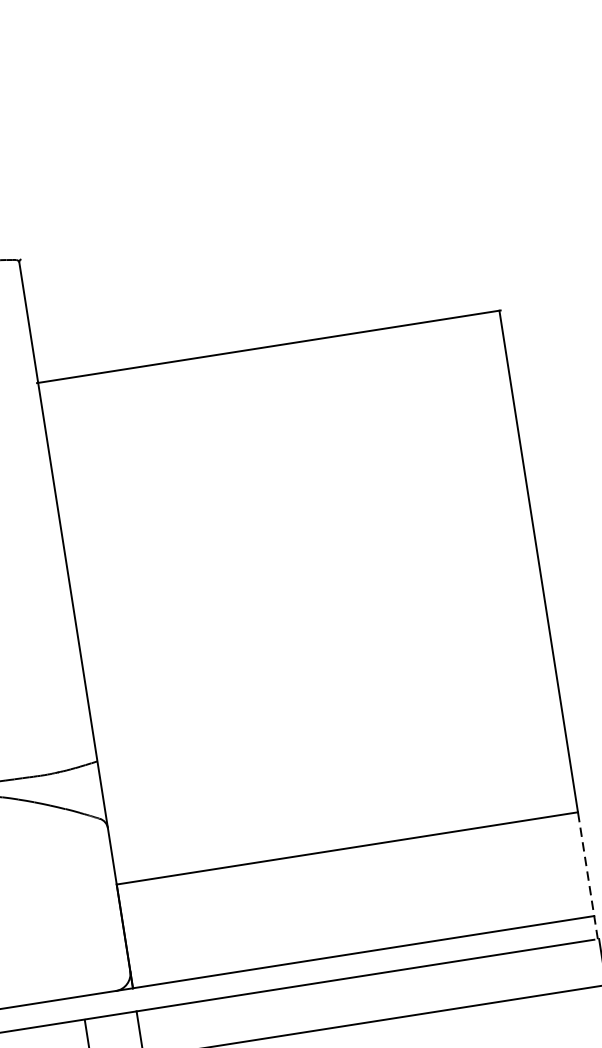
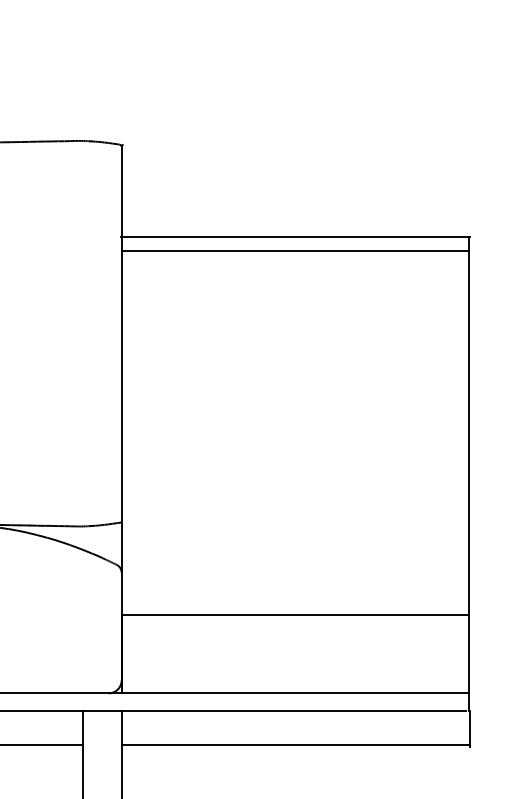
line: (270, 365) -> (294, 251), added
line: (587, 875) -> (468, 662), dashed -> solid

